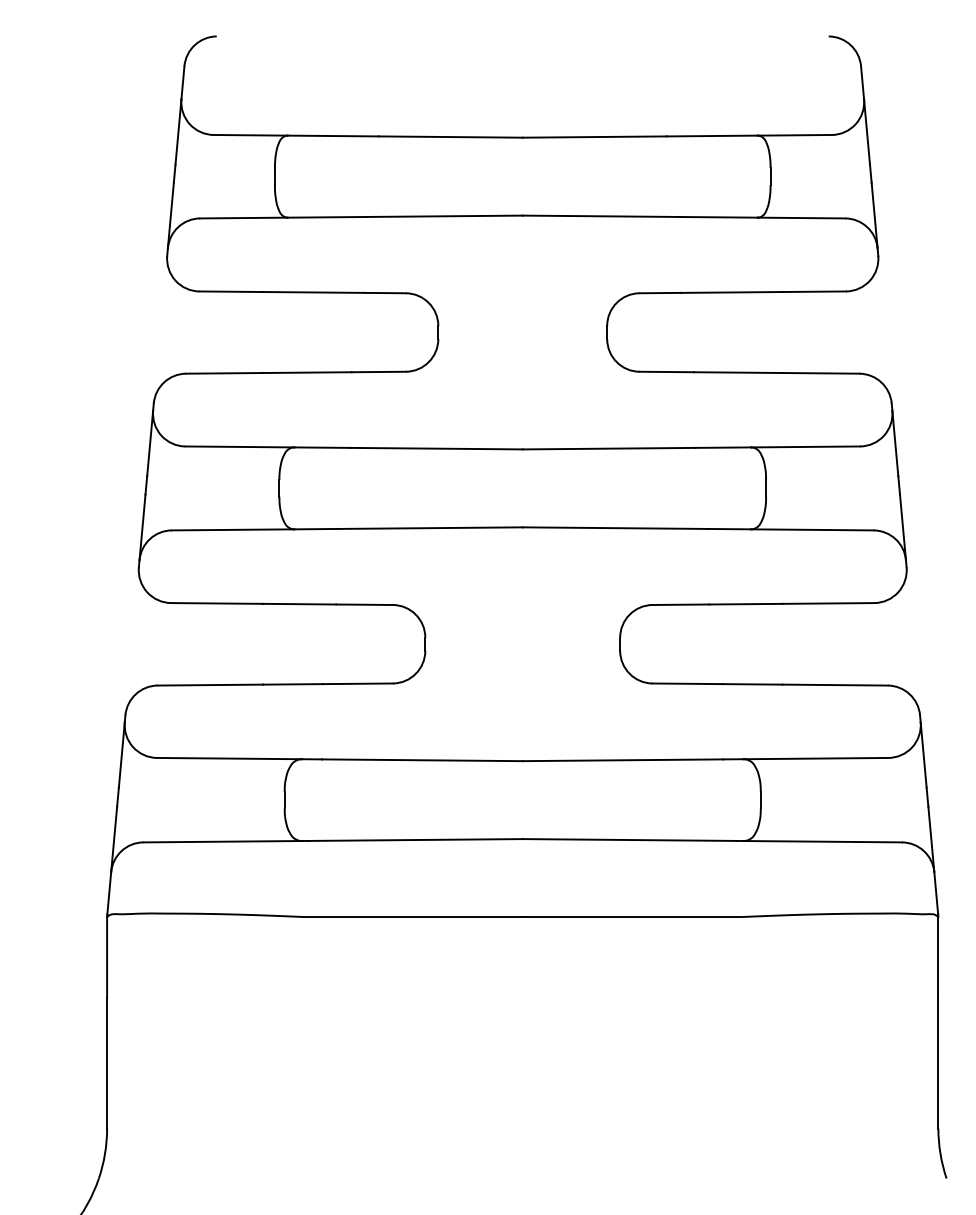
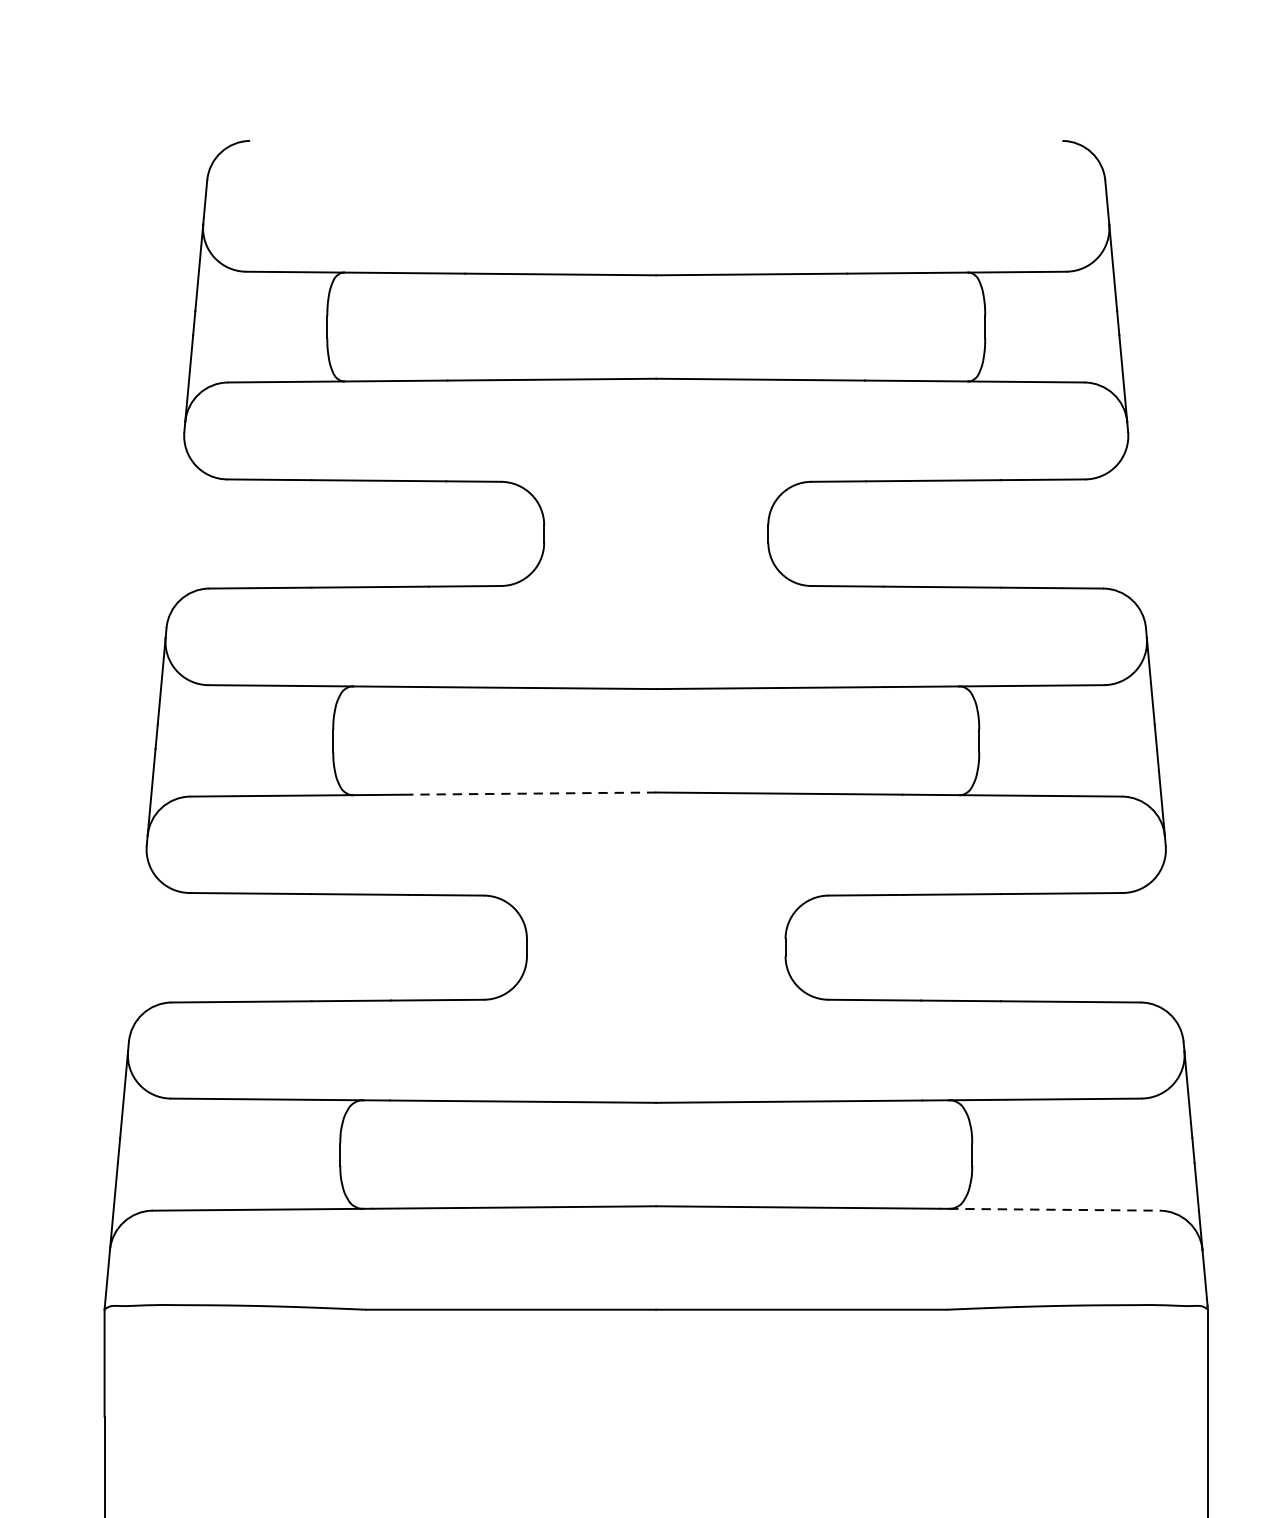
line: (429, 528) -> (532, 794), solid -> dashed
line: (823, 841) -> (1055, 1209), solid -> dashed

